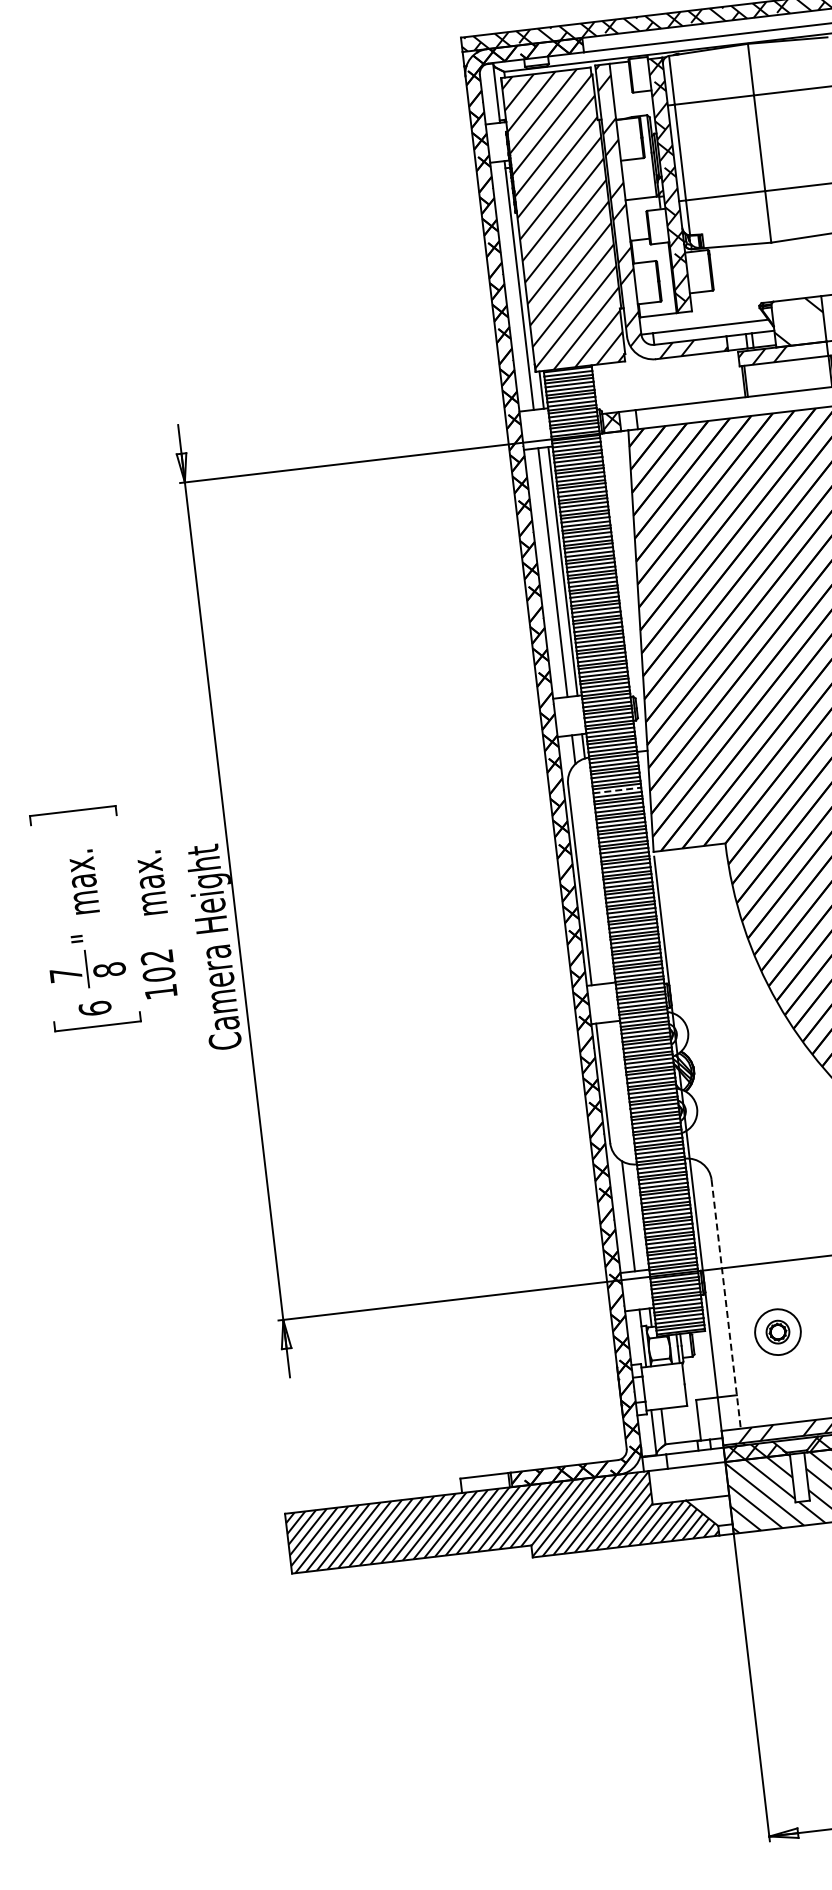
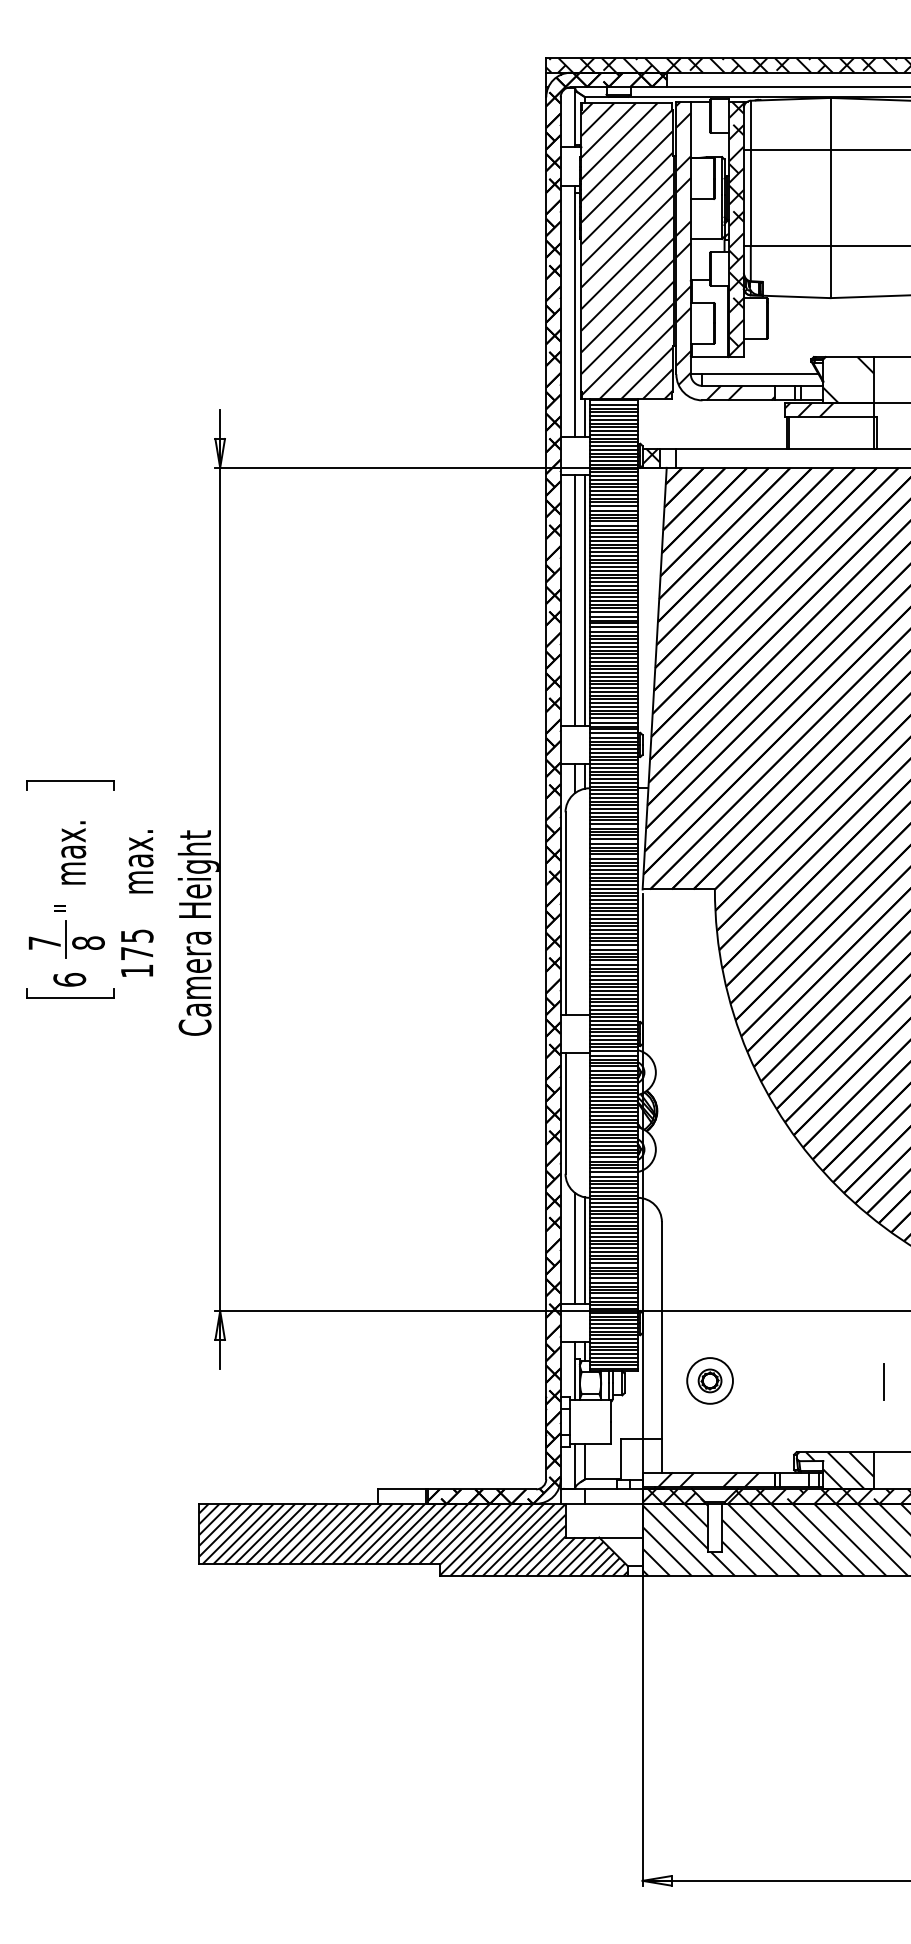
line: (618, 790) -> (614, 824), dashed -> solid
text: (157, 965) -> (136, 944), 102 -> 175
line: (639, 1217) -> (585, 1250), added
line: (725, 1304) -> (661, 1347), dashed -> solid

